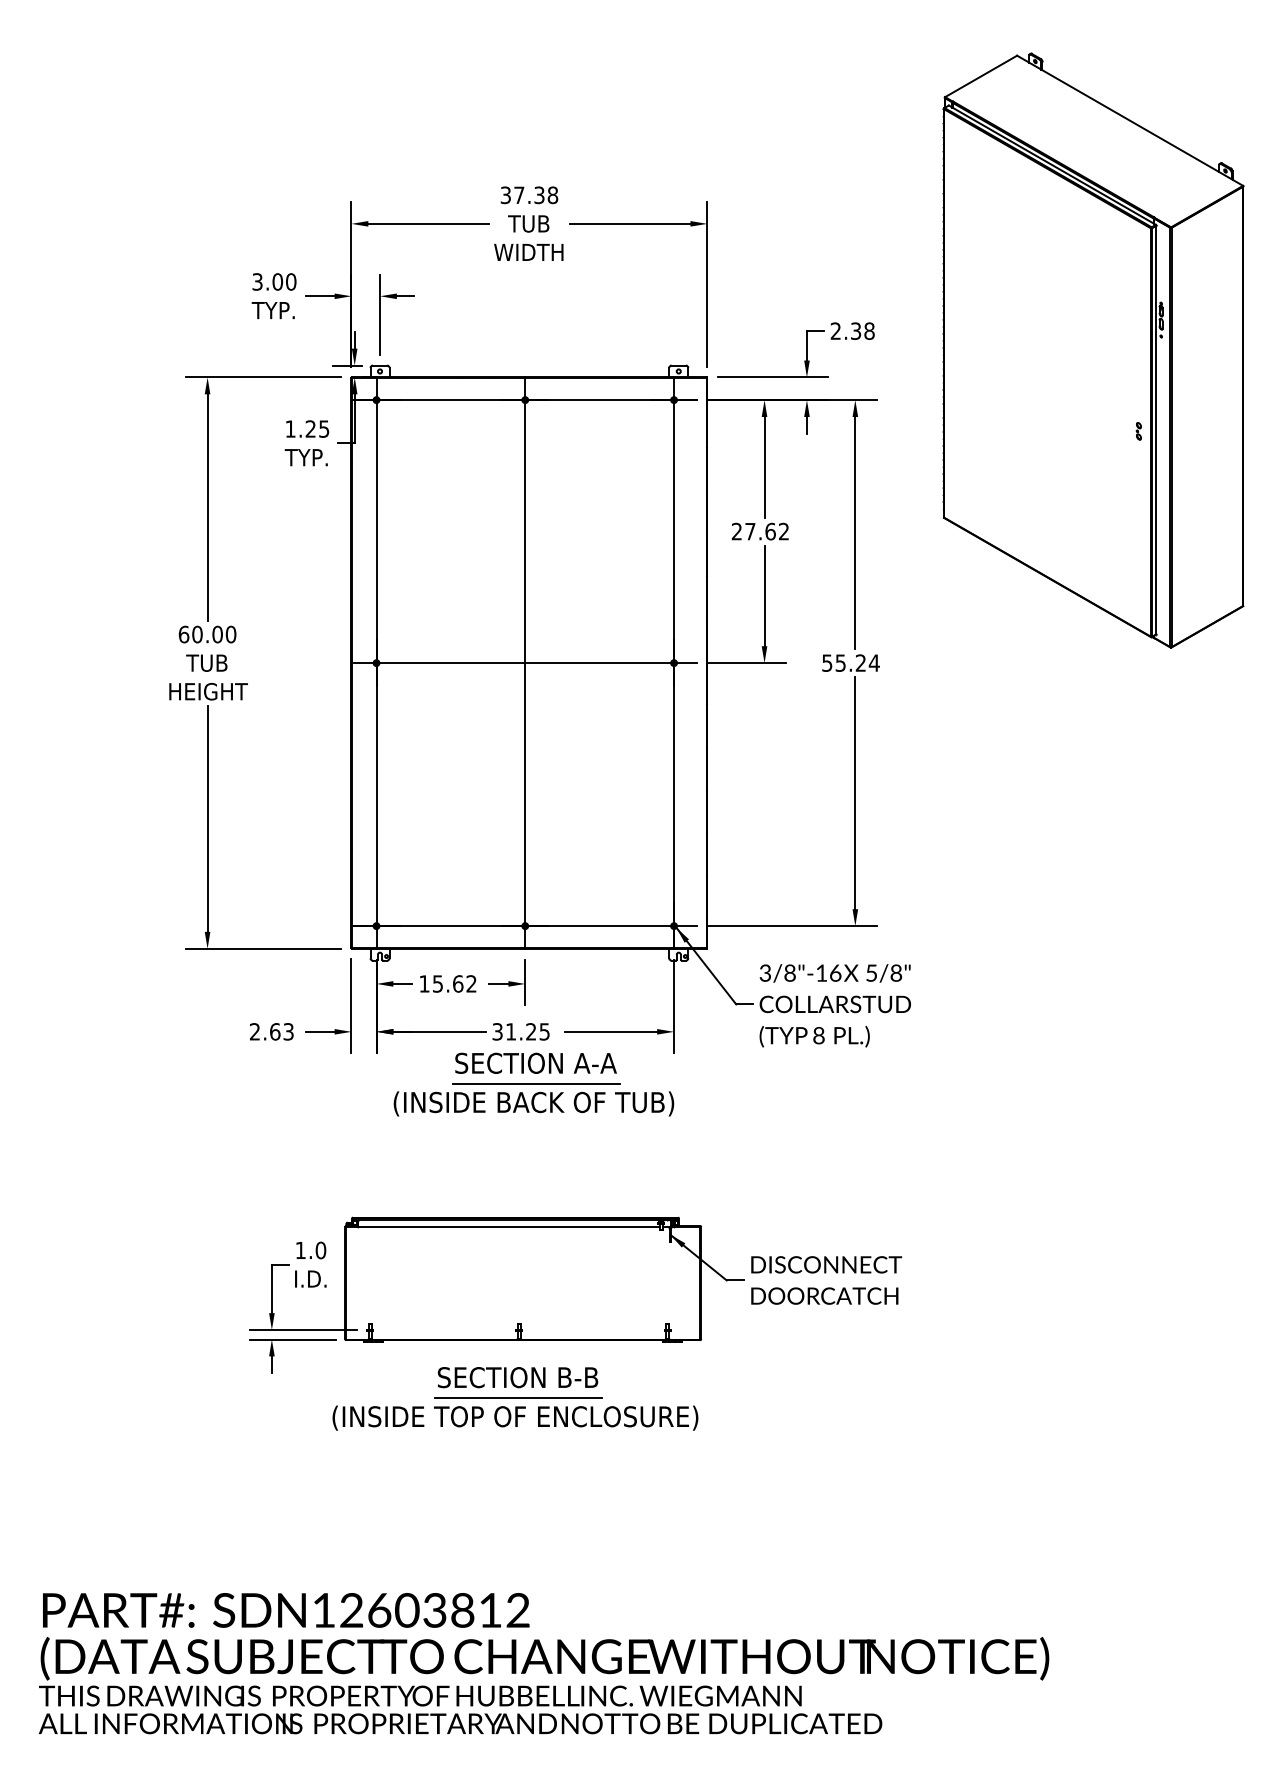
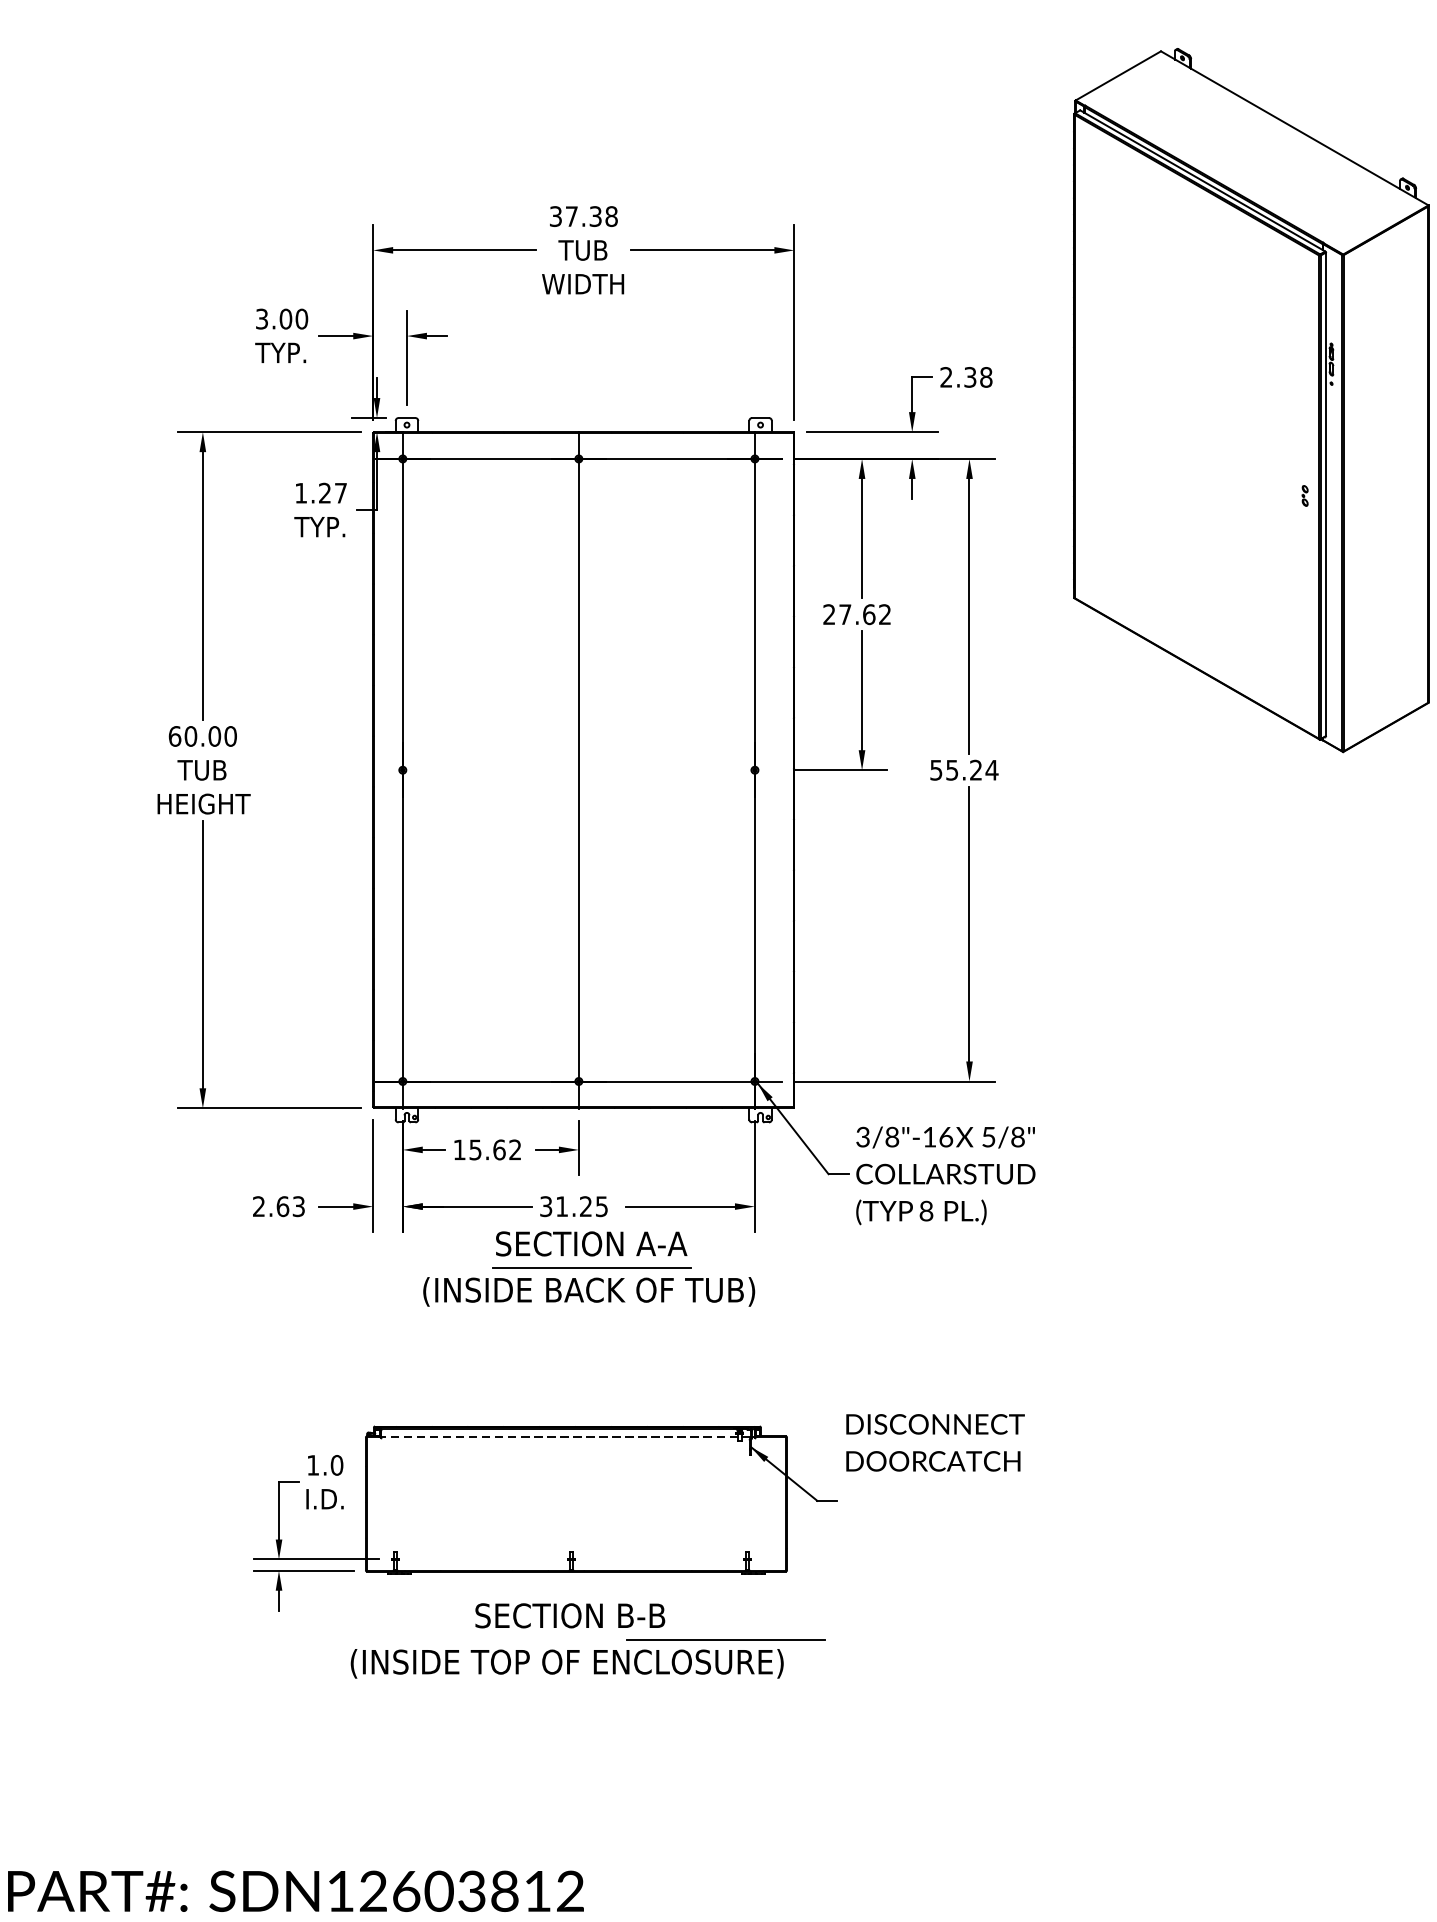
text: (324, 428) -> (341, 492), 1.25 -> 1.27
line: (525, 663) -> (579, 770), removed
line: (508, 1226) -> (559, 1436), solid -> dashed
text: (826, 1280) -> (935, 1442), moved
line: (518, 1397) -> (725, 1639), moved

